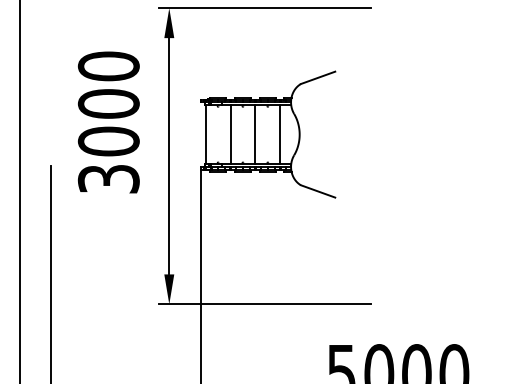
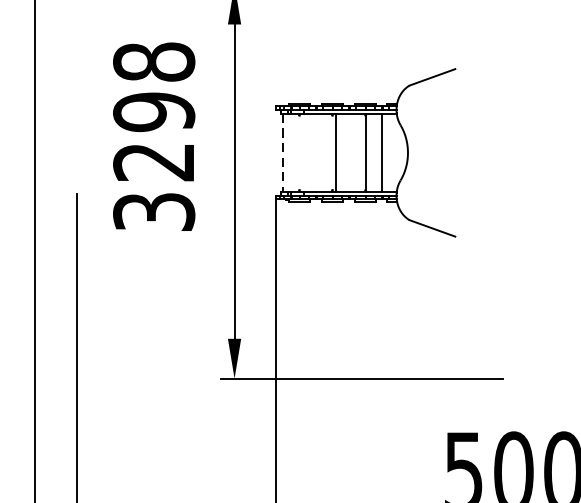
text: (108, 103) -> (153, 111), 3000 -> 3298
line: (205, 134) -> (282, 152), solid -> dashed
line: (230, 134) -> (335, 152), moved
line: (255, 134) -> (366, 152), moved

